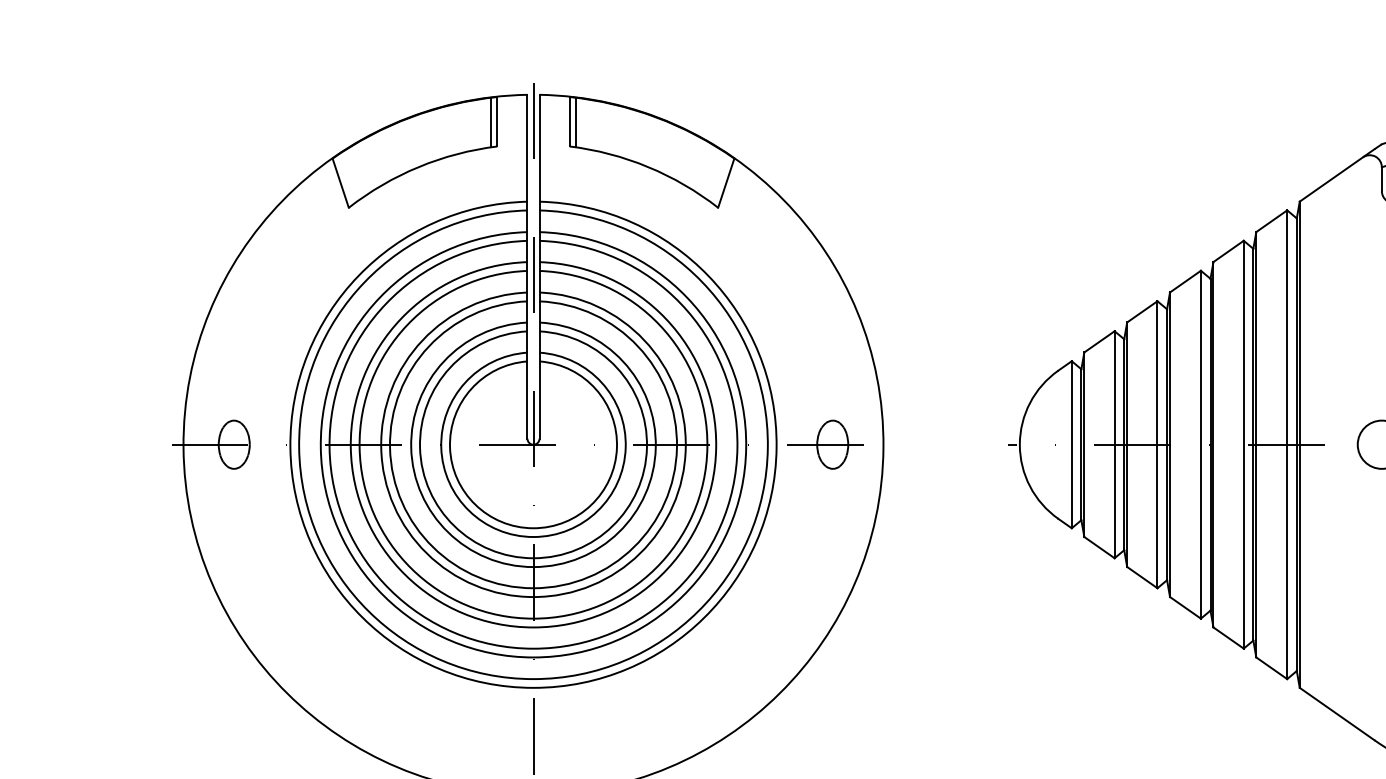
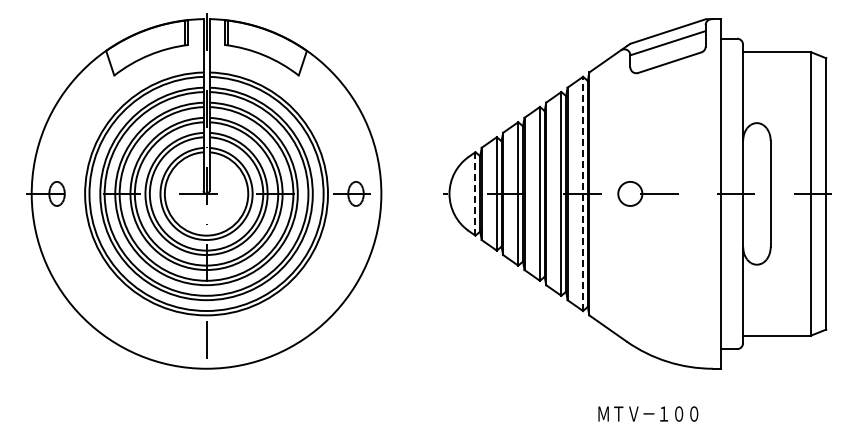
line: (1071, 443) -> (475, 193), solid -> dashed
line: (1288, 443) -> (583, 193), solid -> dashed

